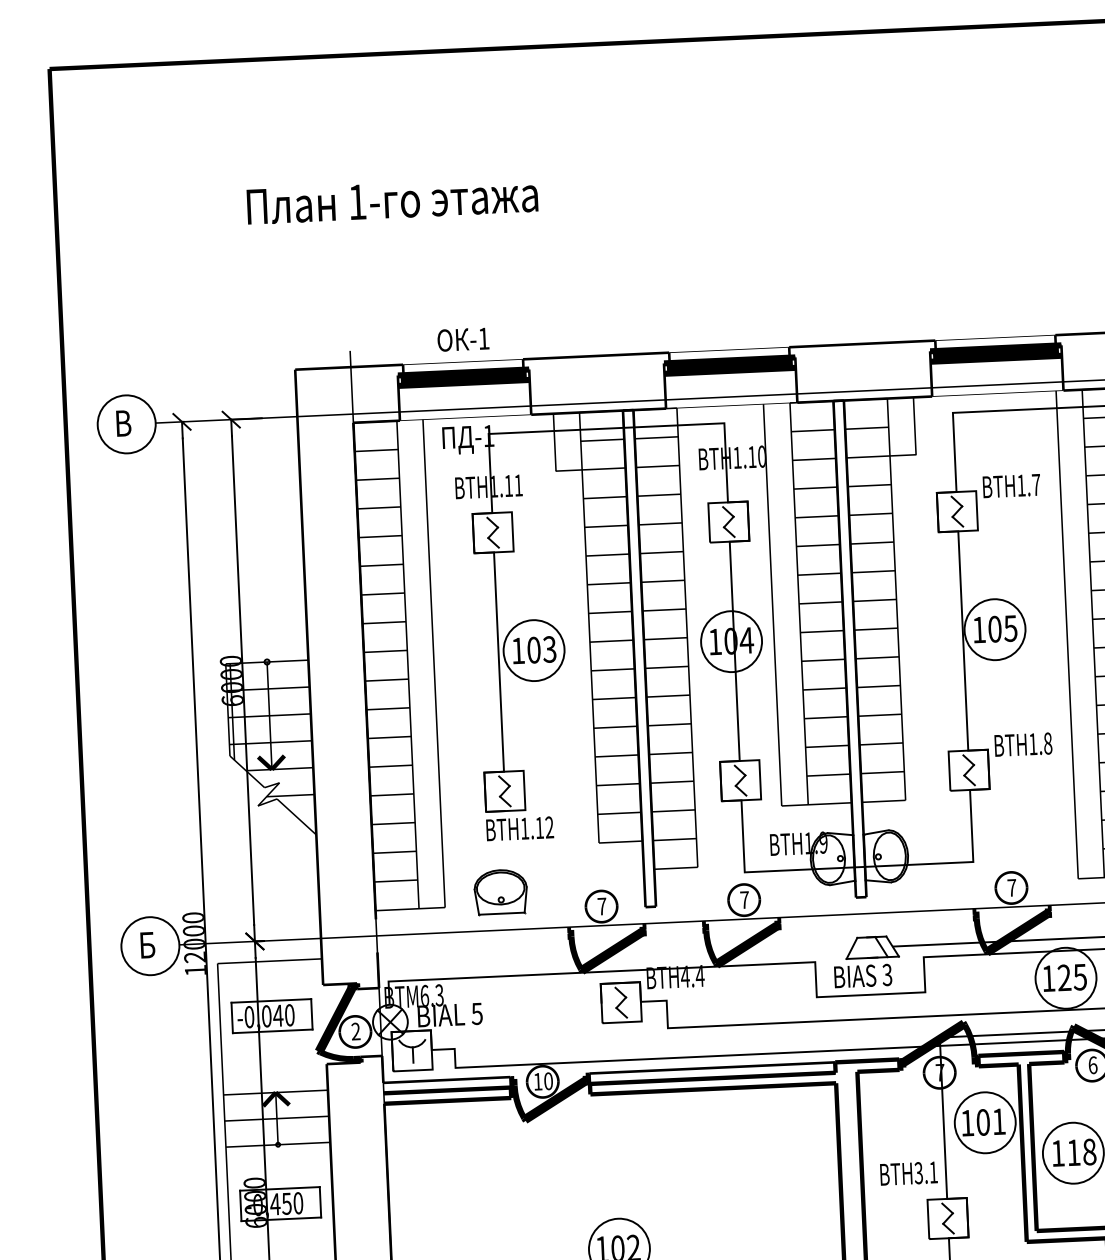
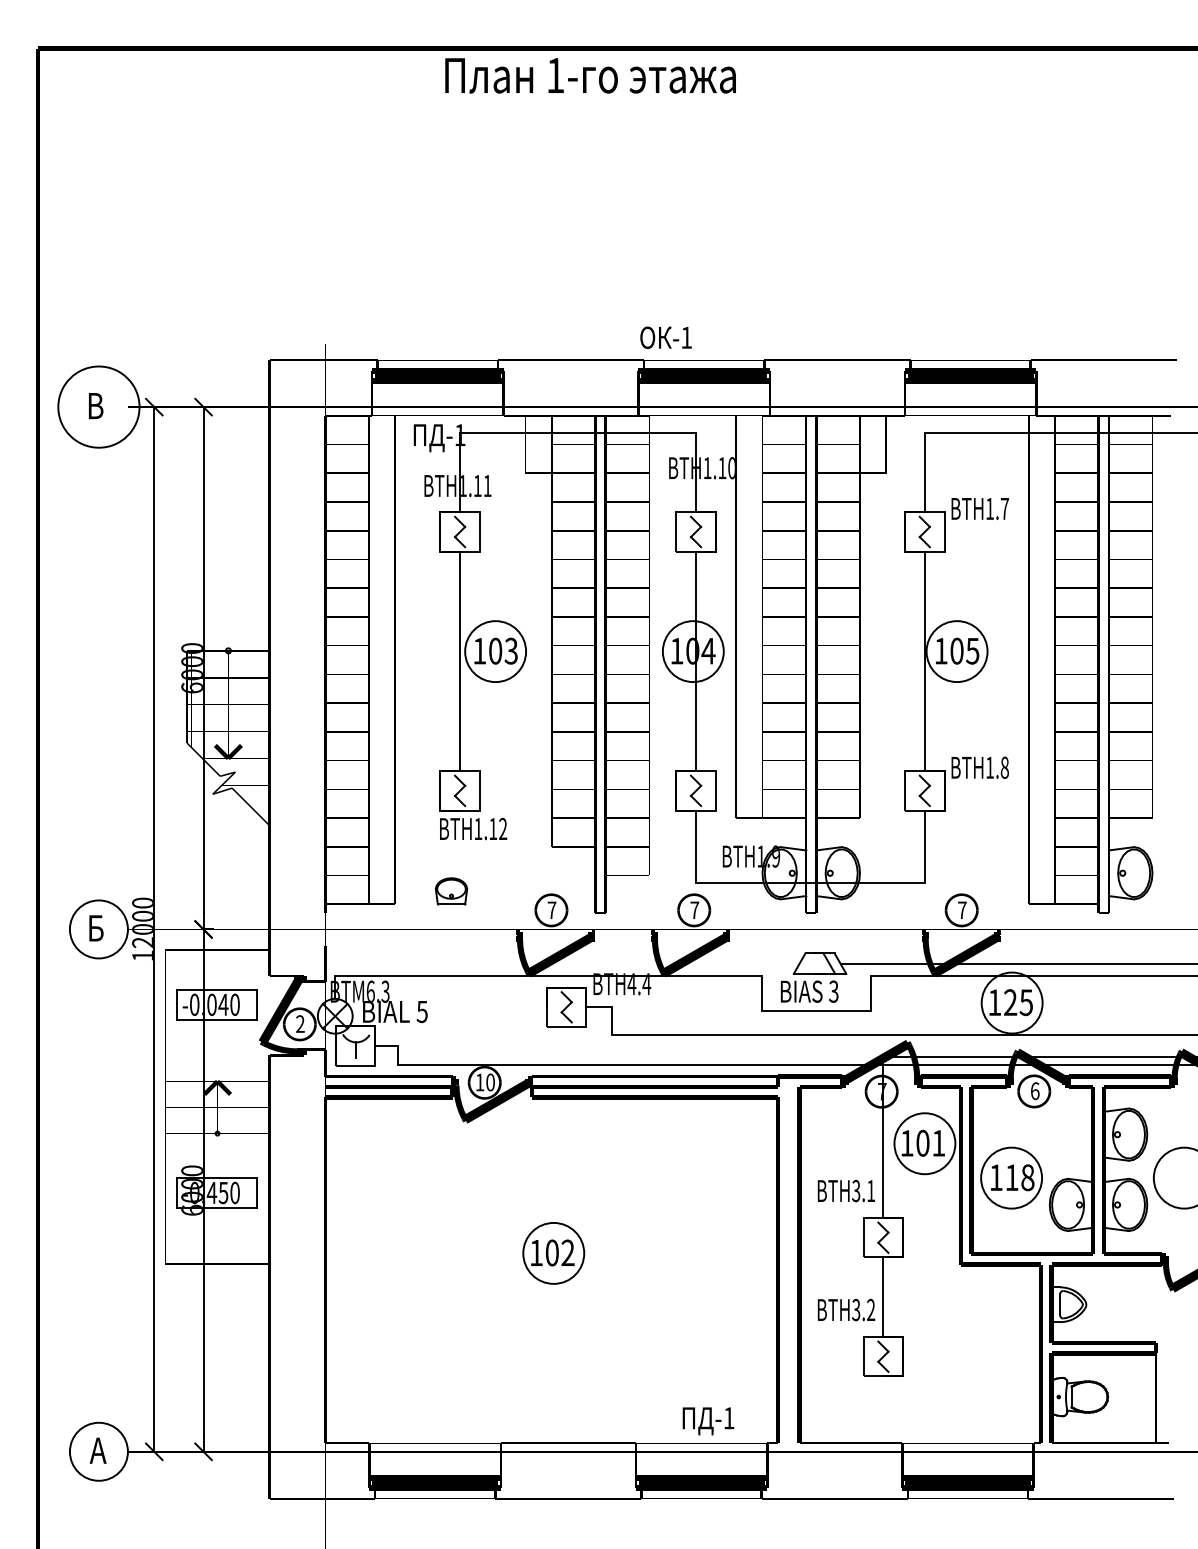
text: (392, 200) -> (590, 75), moved
text: (462, 339) -> (665, 337), moved
circle: (126, 424) -> (98, 407), size x1.4
part: (500, 892) -> (451, 891), size x0.6

